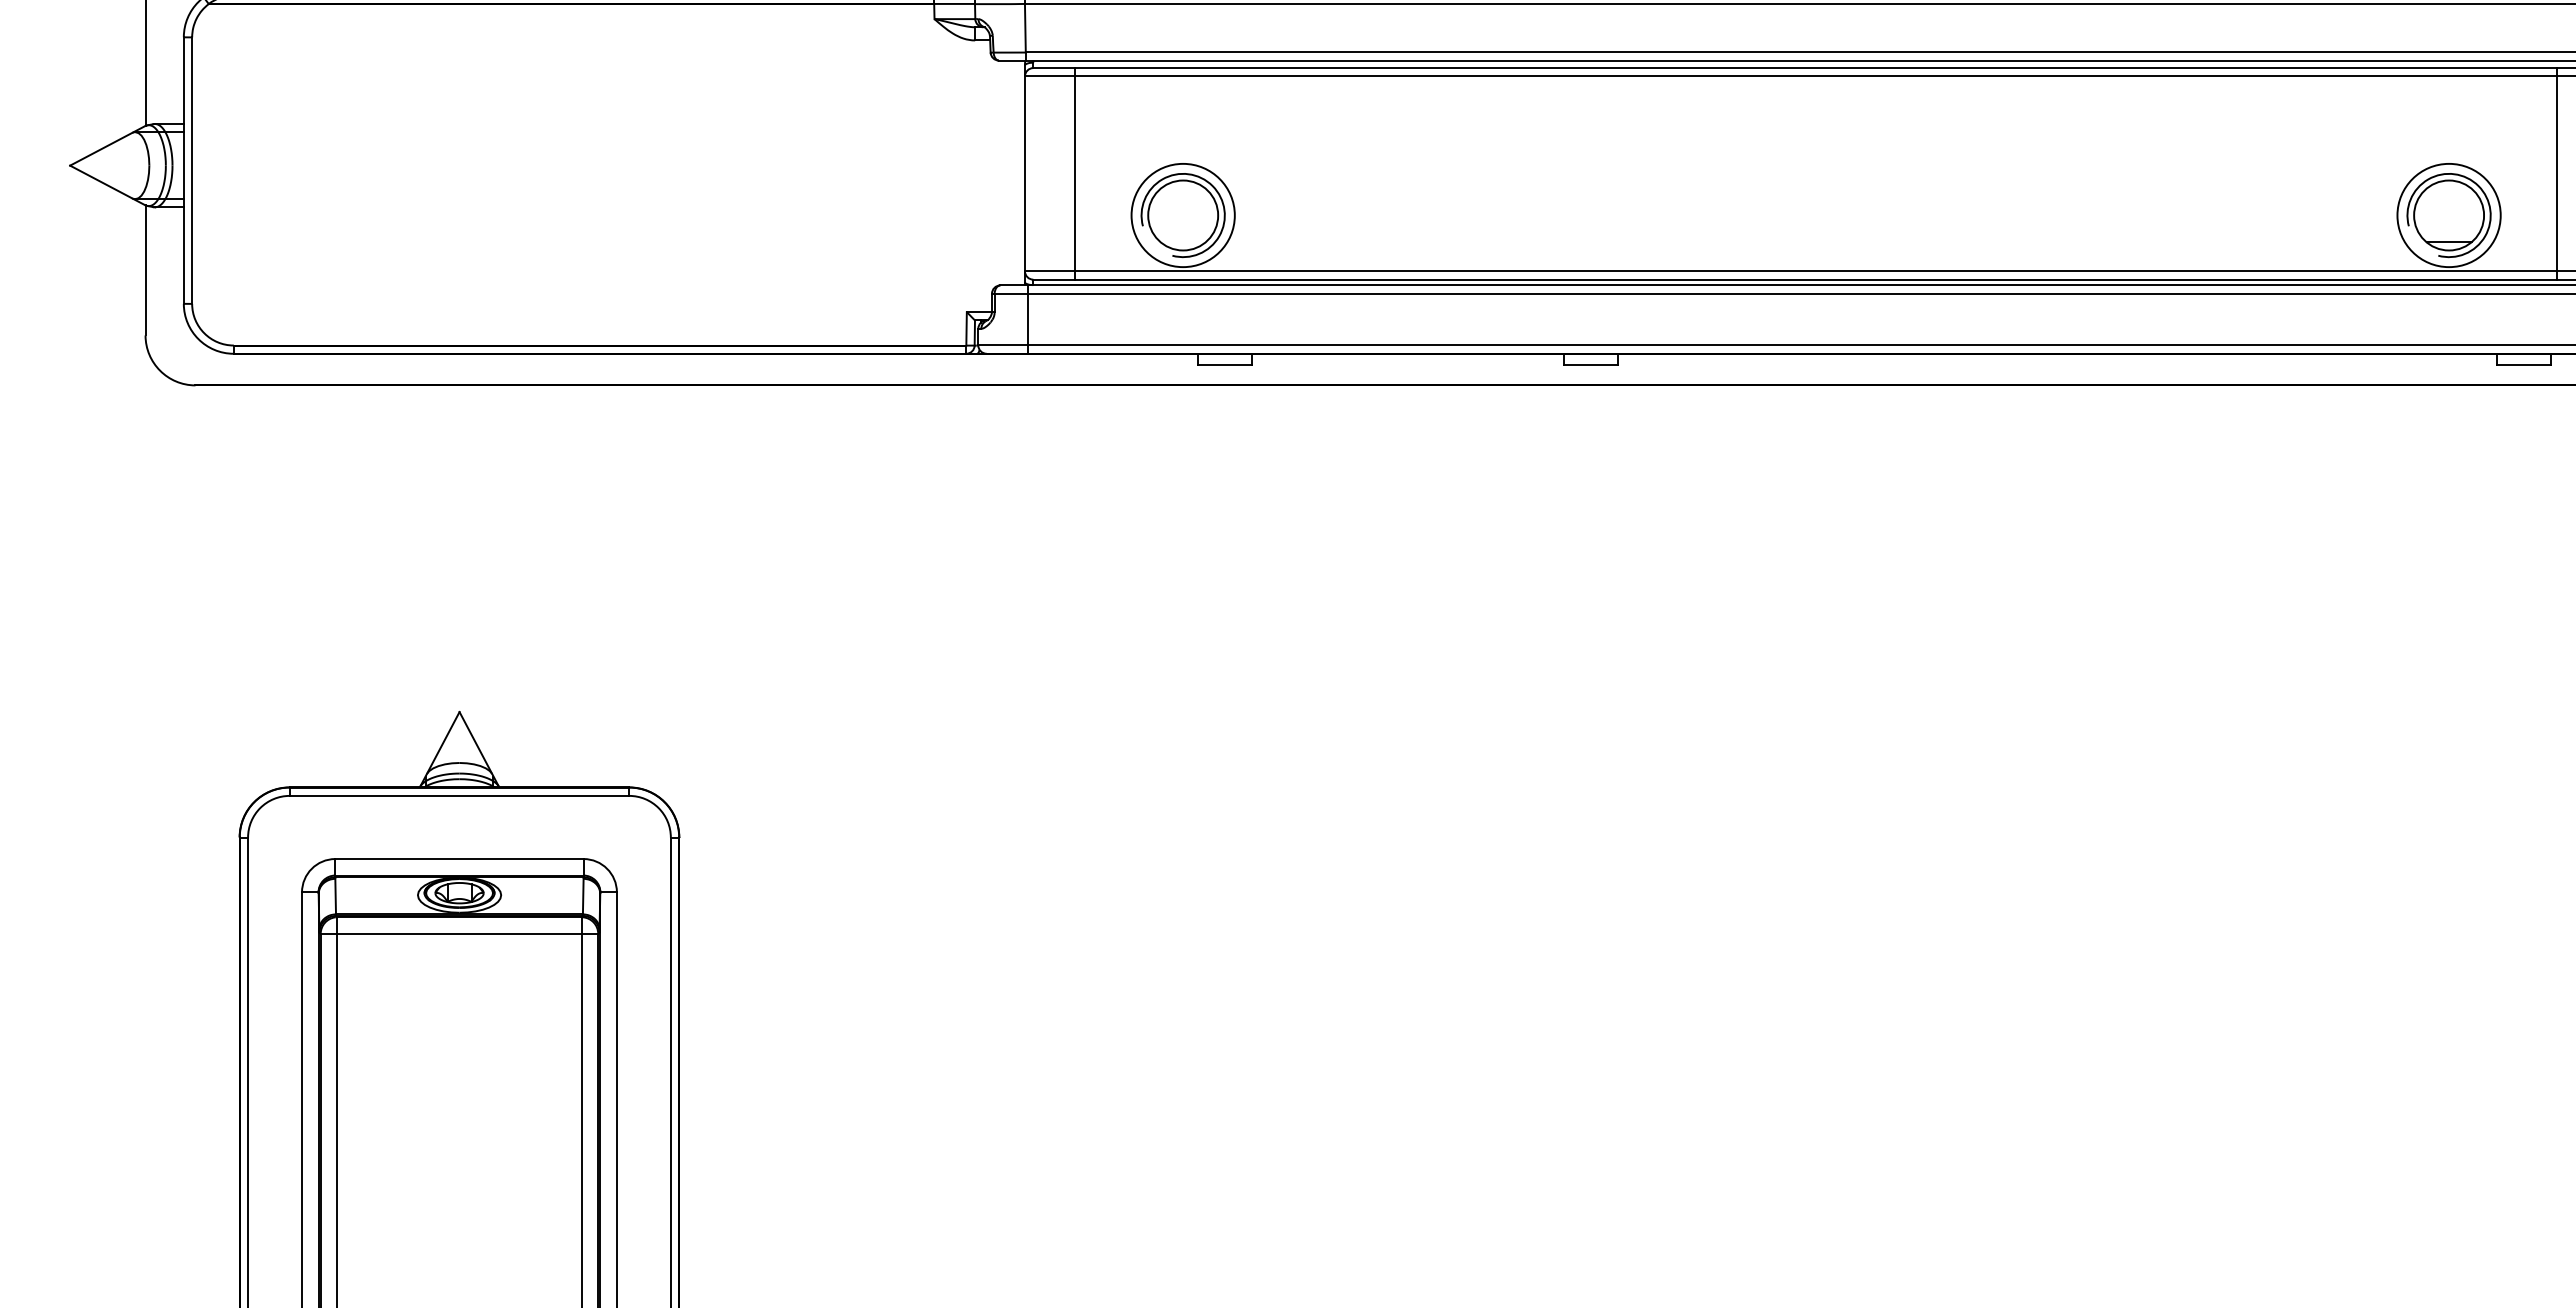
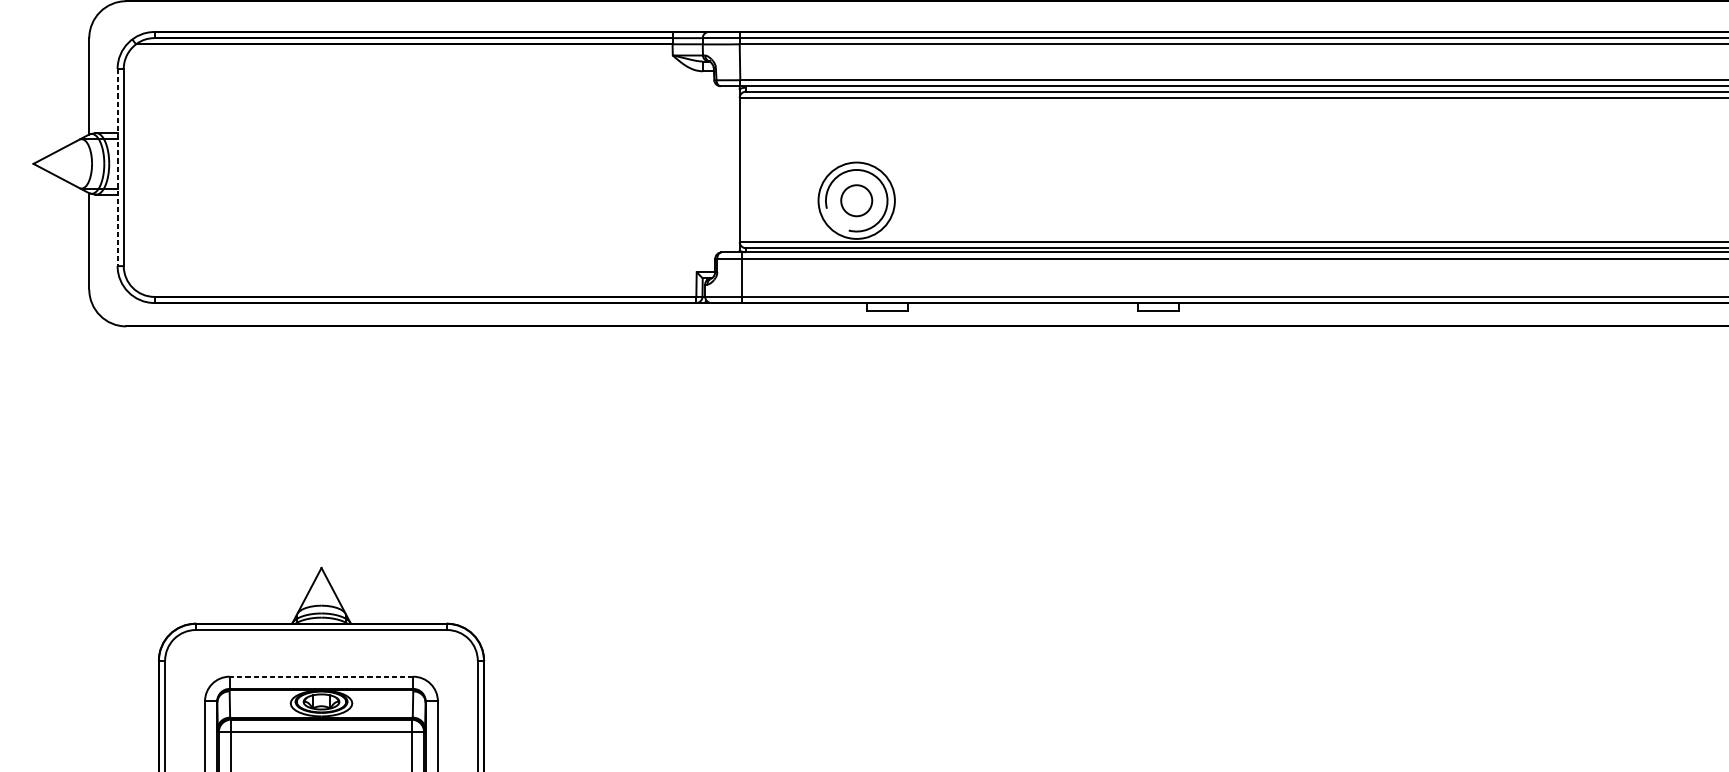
line: (183, 171) -> (117, 168), solid -> dashed
line: (1074, 173) -> (776, 169), removed
circle: (1183, 215) -> (856, 200), size x0.6
line: (458, 859) -> (320, 677), solid -> dashed

